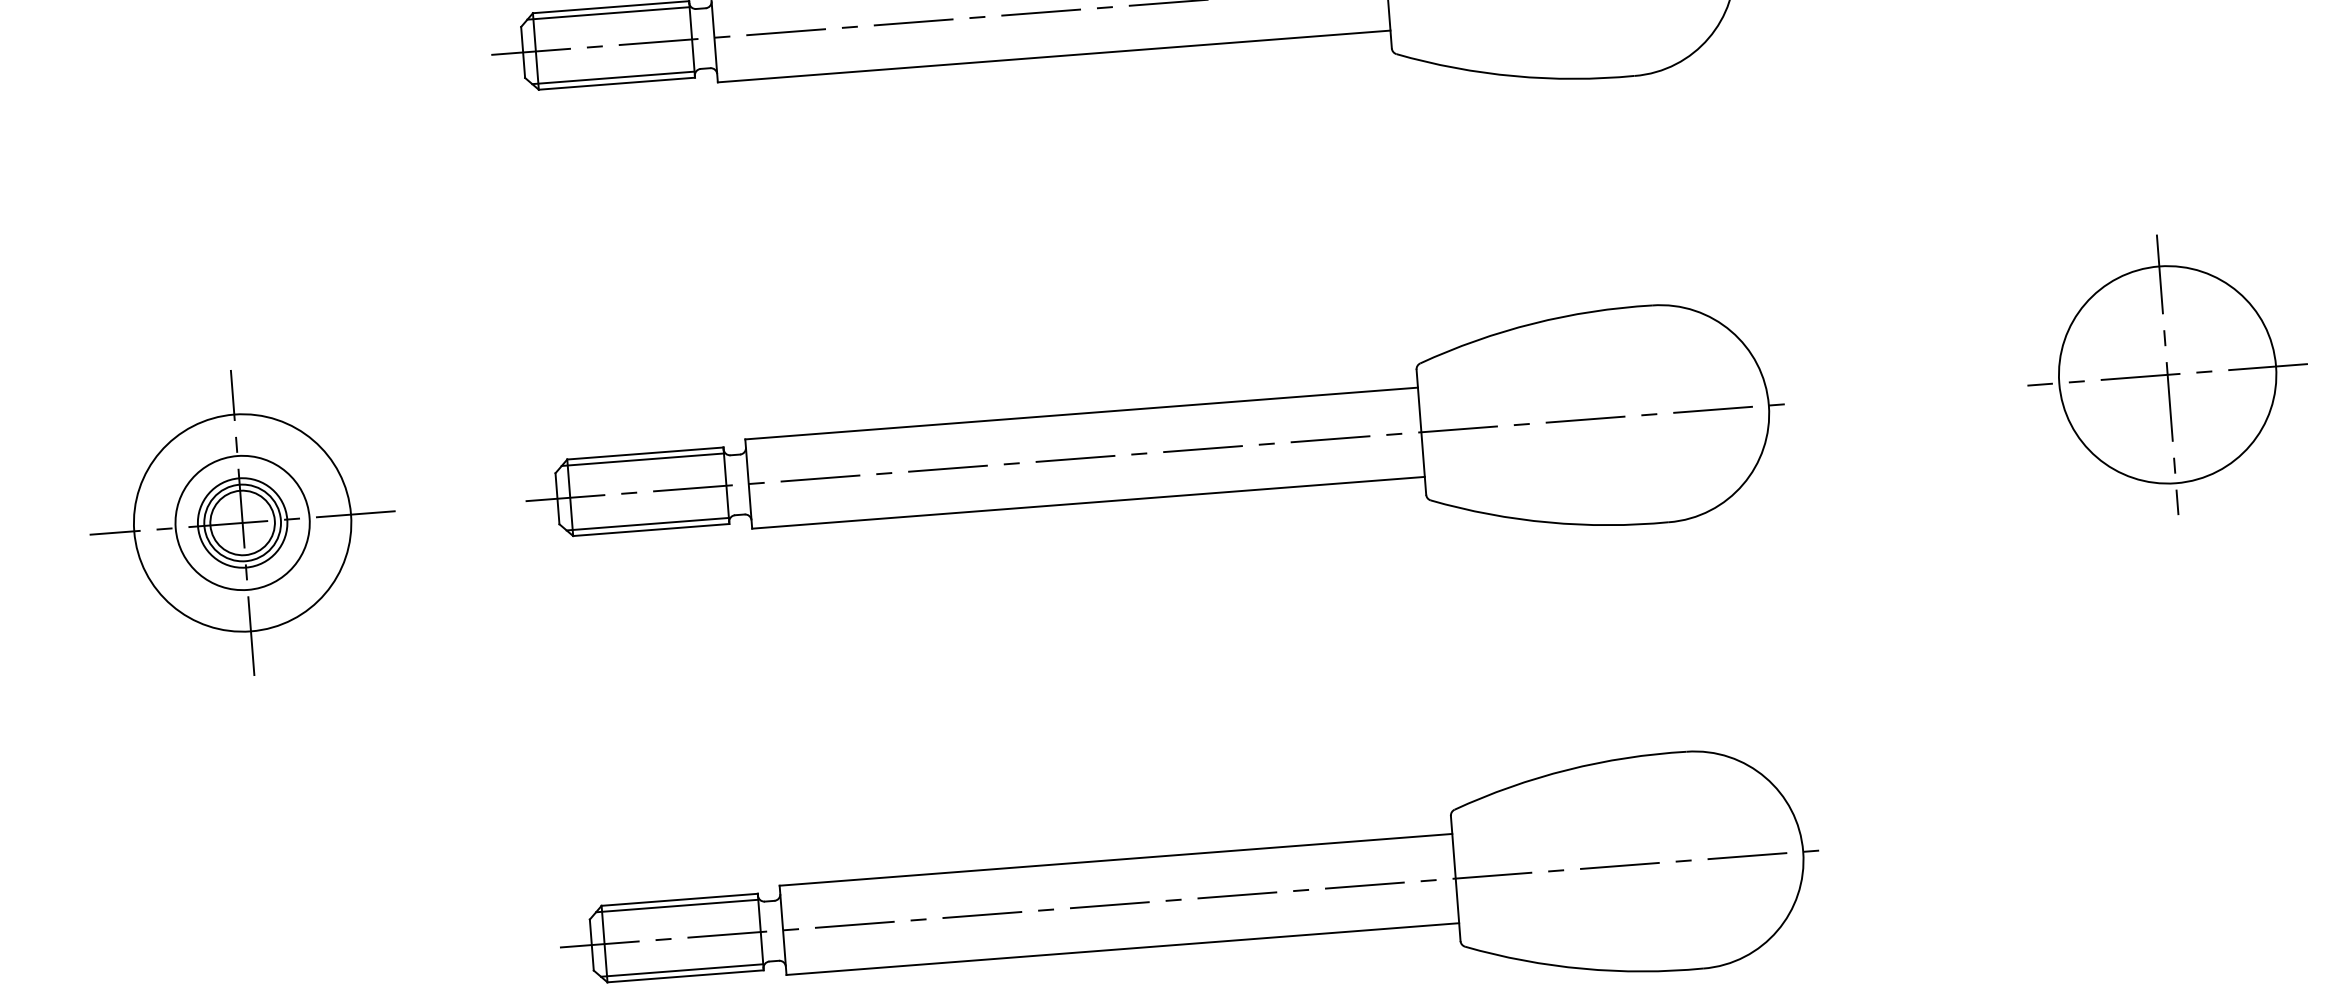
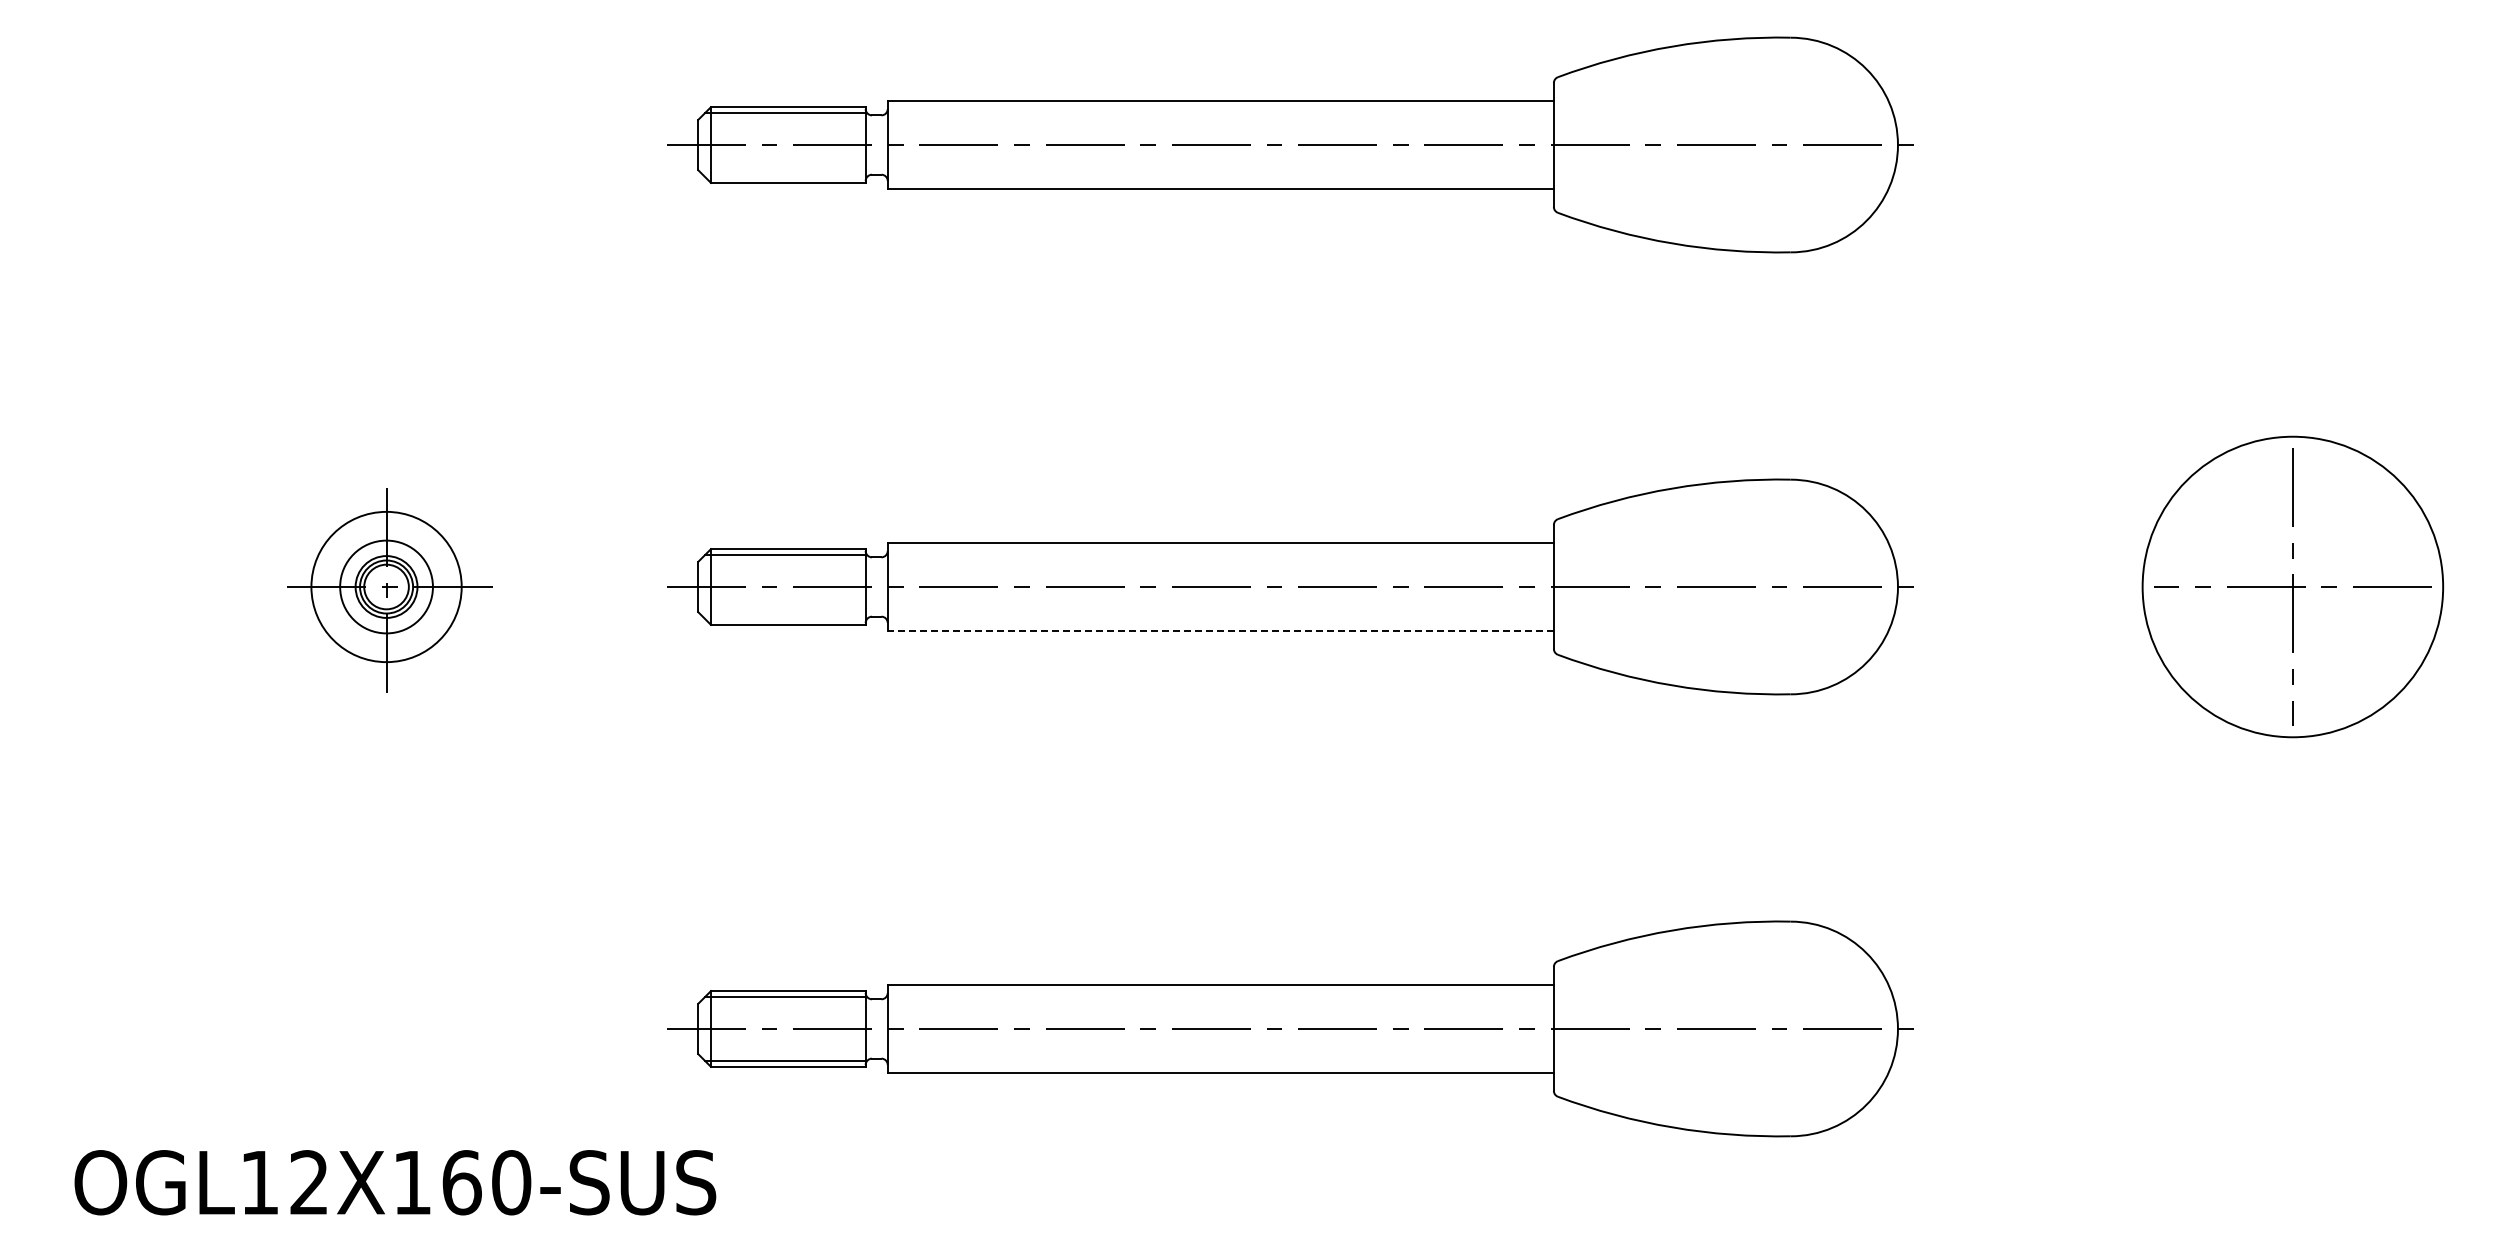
line: (612, 77) -> (784, 176), removed
circle: (2167, 374) -> (2292, 586), size x1.4
line: (1088, 503) -> (1220, 631), solid -> dashed
part: (242, 522) -> (386, 586), size x0.7
line: (646, 523) -> (784, 618), removed

